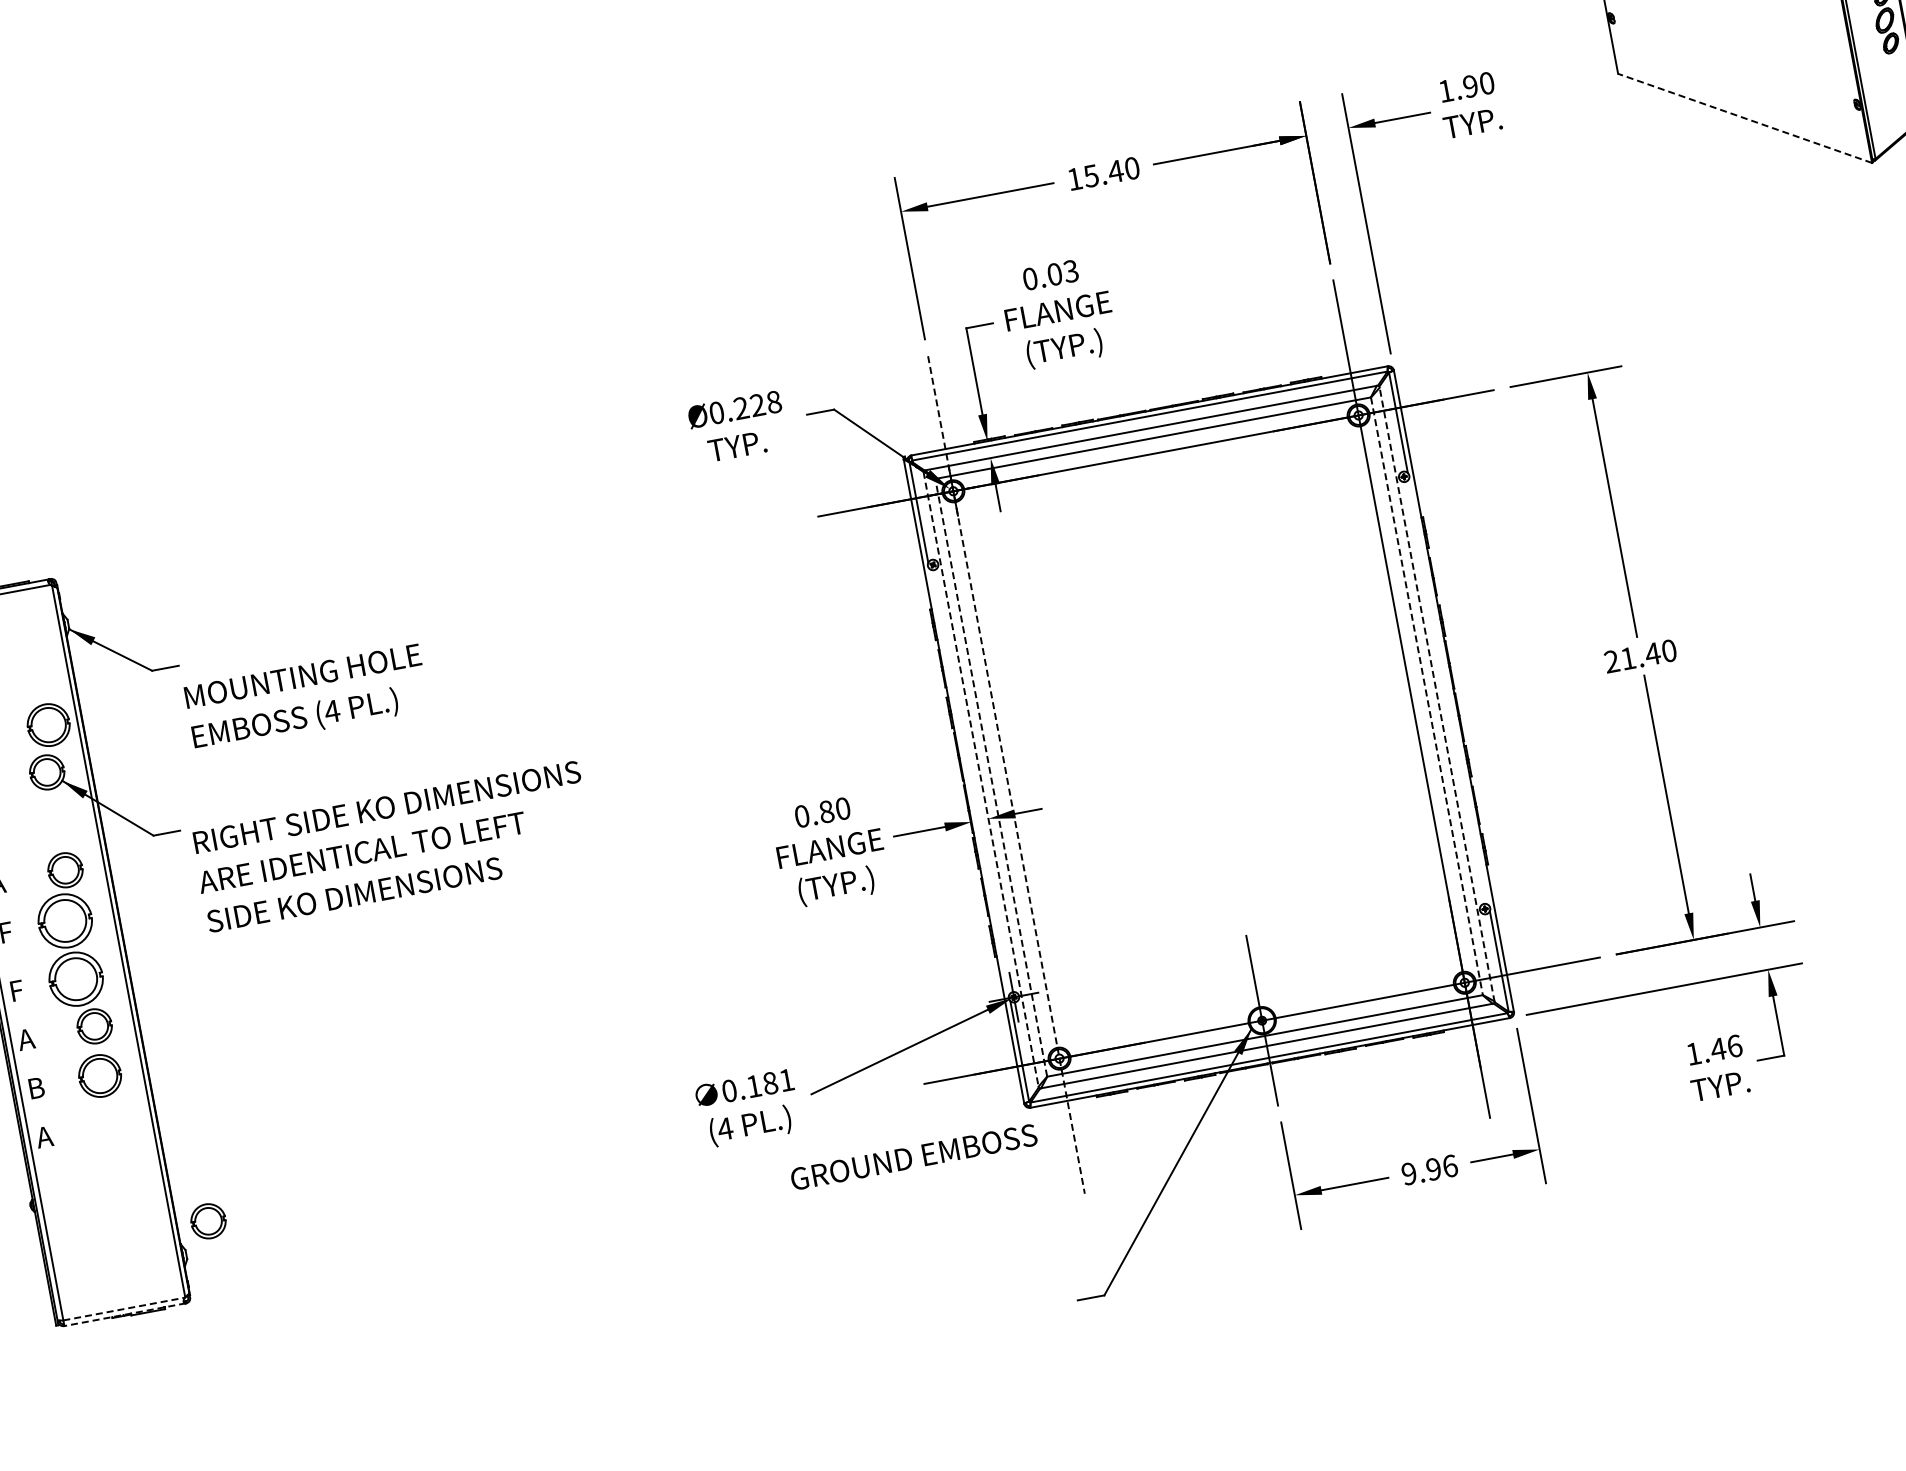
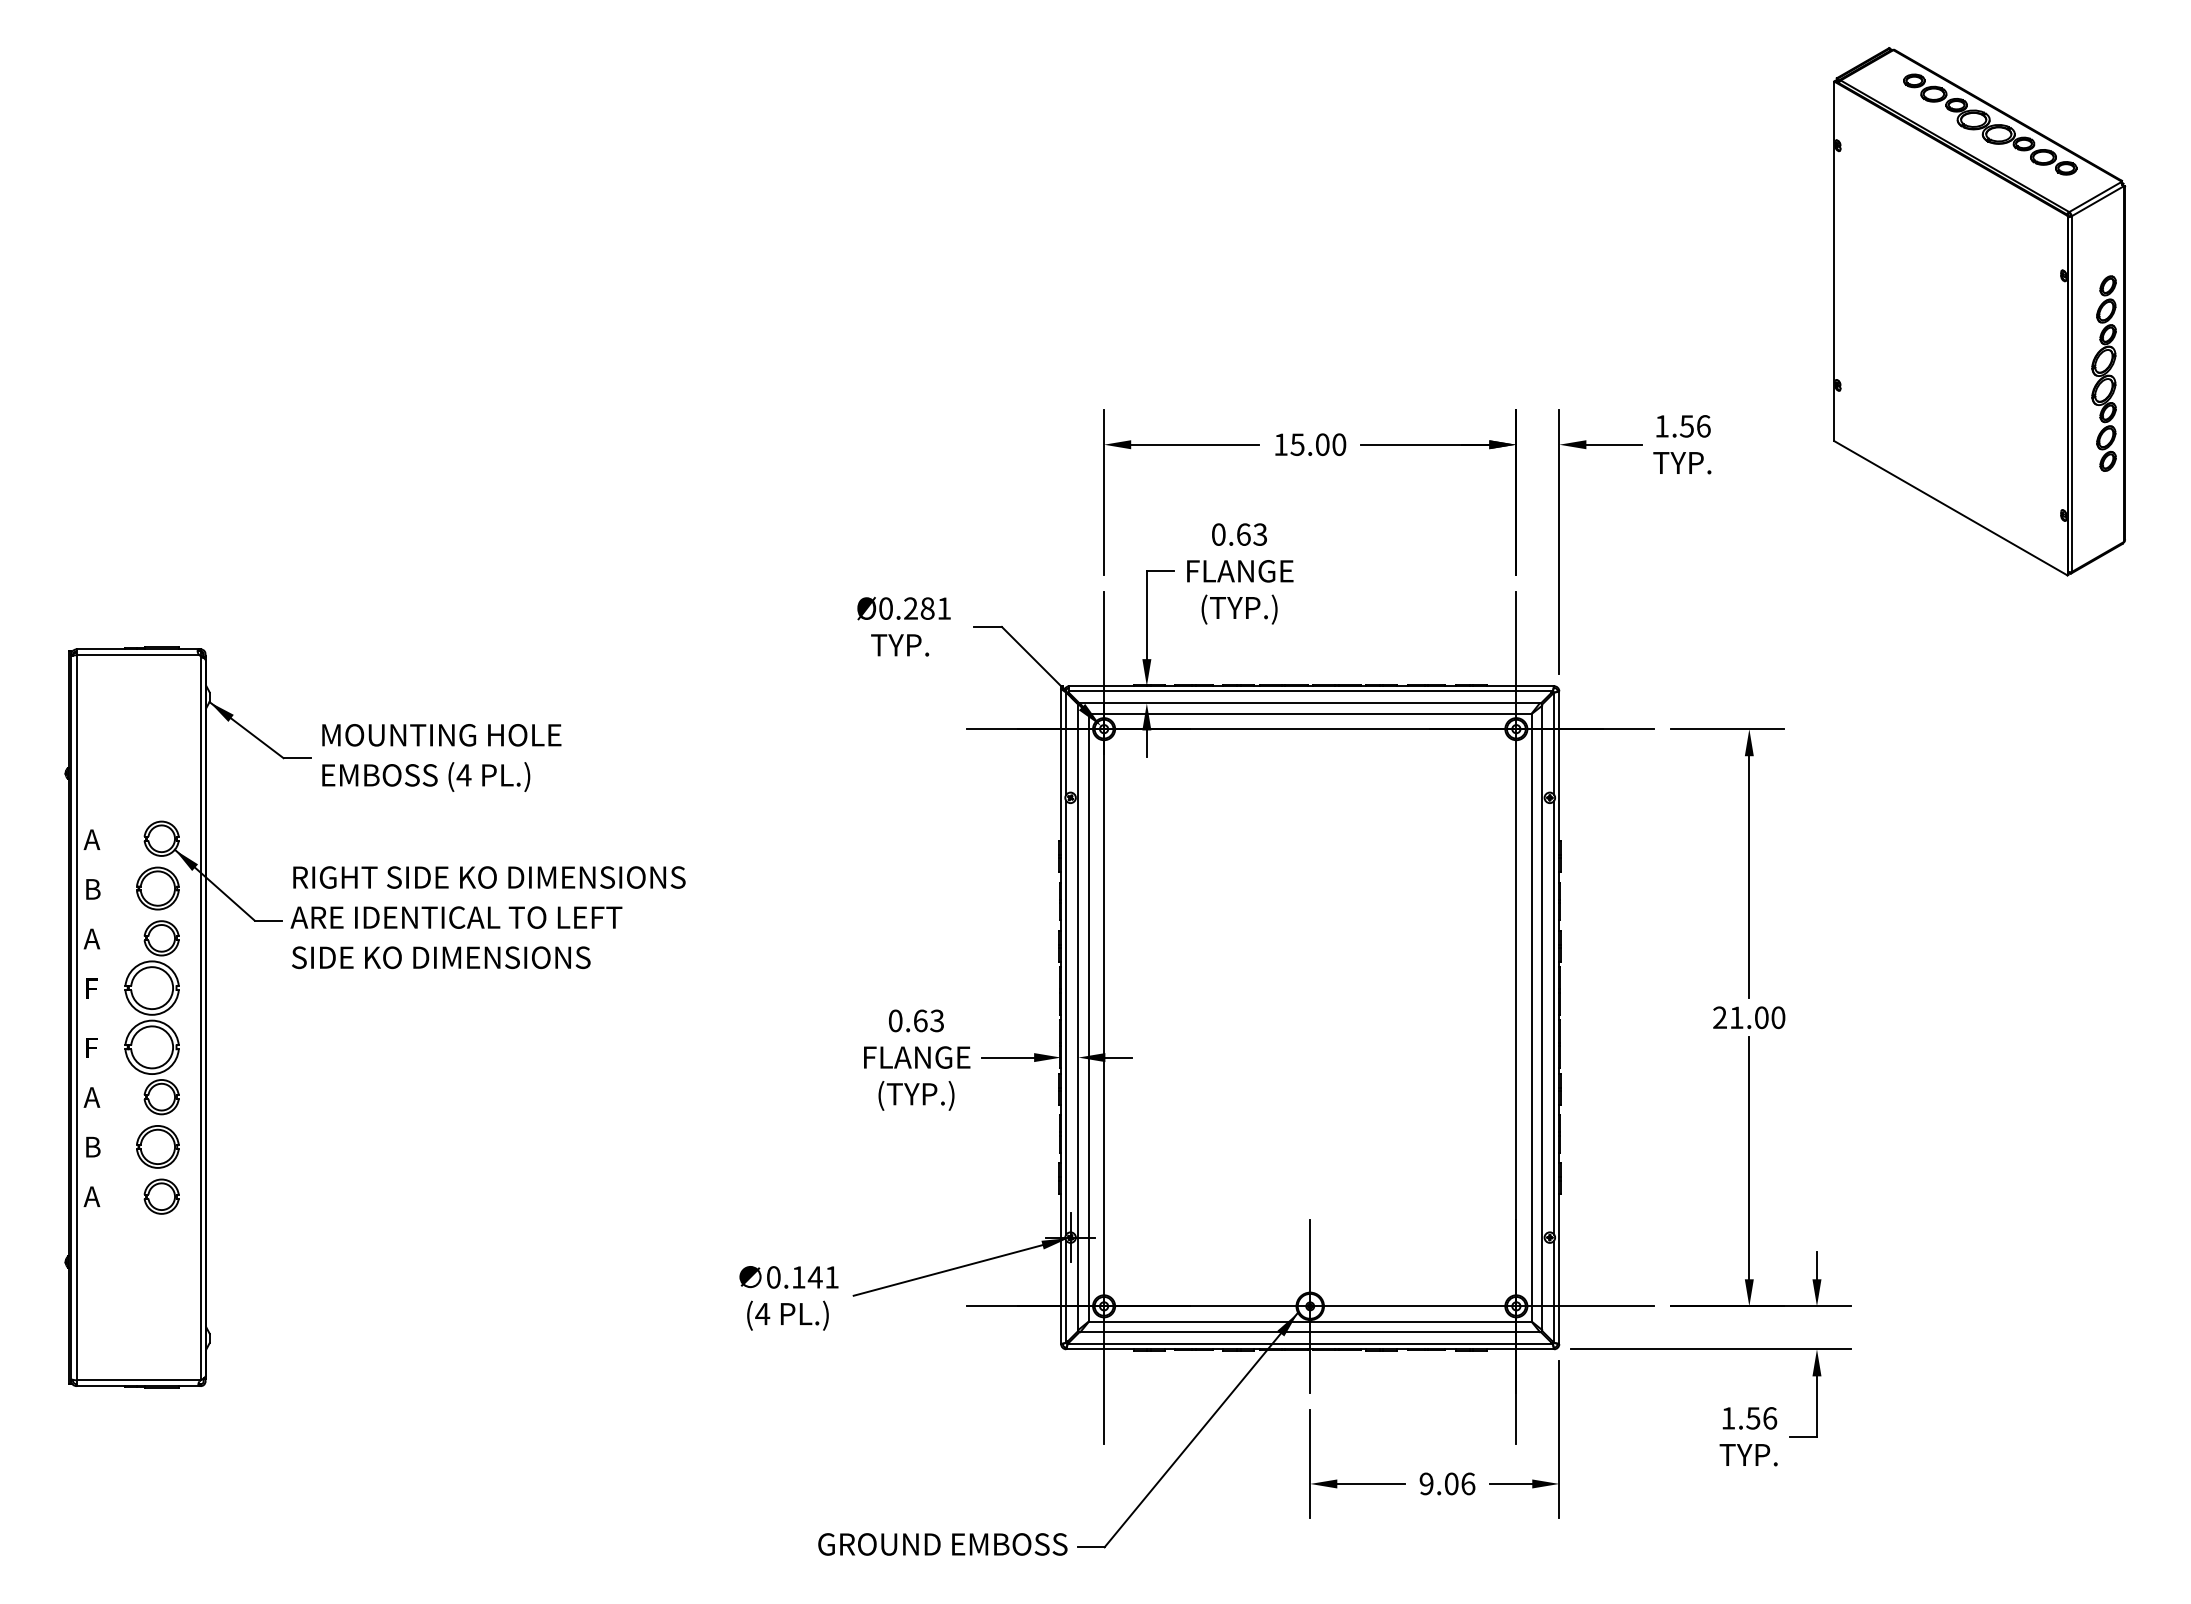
text: (1478, 85) -> (1694, 426), 1.90 -> 1.56
line: (1744, 118) -> (1950, 508), dashed -> solid
text: (1115, 171) -> (1322, 444), 15.40 -> 15.00
text: (1054, 274) -> (1243, 534), 0.03 -> 0.63
text: (765, 403) -> (935, 608), Ø0.228 -> Ø0.281
text: (1652, 653) -> (1761, 1017), 21.40 -> 21.00
line: (1449, 691) -> (1554, 1017), added
line: (1437, 694) -> (1542, 1017), dashed -> solid
line: (1426, 696) -> (1531, 1017), dashed -> solid
text: (306, 698) -> (441, 757), moved
part: (48, 725) -> (157, 888), moved
line: (1007, 775) -> (1104, 1018), dashed -> solid
line: (991, 777) -> (1088, 1017), dashed -> solid
line: (981, 780) -> (1078, 1018), dashed -> solid
line: (969, 781) -> (1066, 1017), added
text: (834, 809) -> (928, 1020), 0.80 -> 0.63
text: (392, 846) -> (487, 917), moved
text: (1717, 1049) -> (1752, 1418), 1.46 -> 1.56
text: (769, 1083) -> (814, 1277), 0.181 -> 0.141
text: (913, 1157) -> (942, 1544), moved
text: (1433, 1168) -> (1451, 1483), 9.96 -> 9.06
part: (208, 1221) -> (161, 1196), moved
line: (124, 1309) -> (138, 1380), dashed -> solid
line: (125, 1315) -> (138, 1386), dashed -> solid

